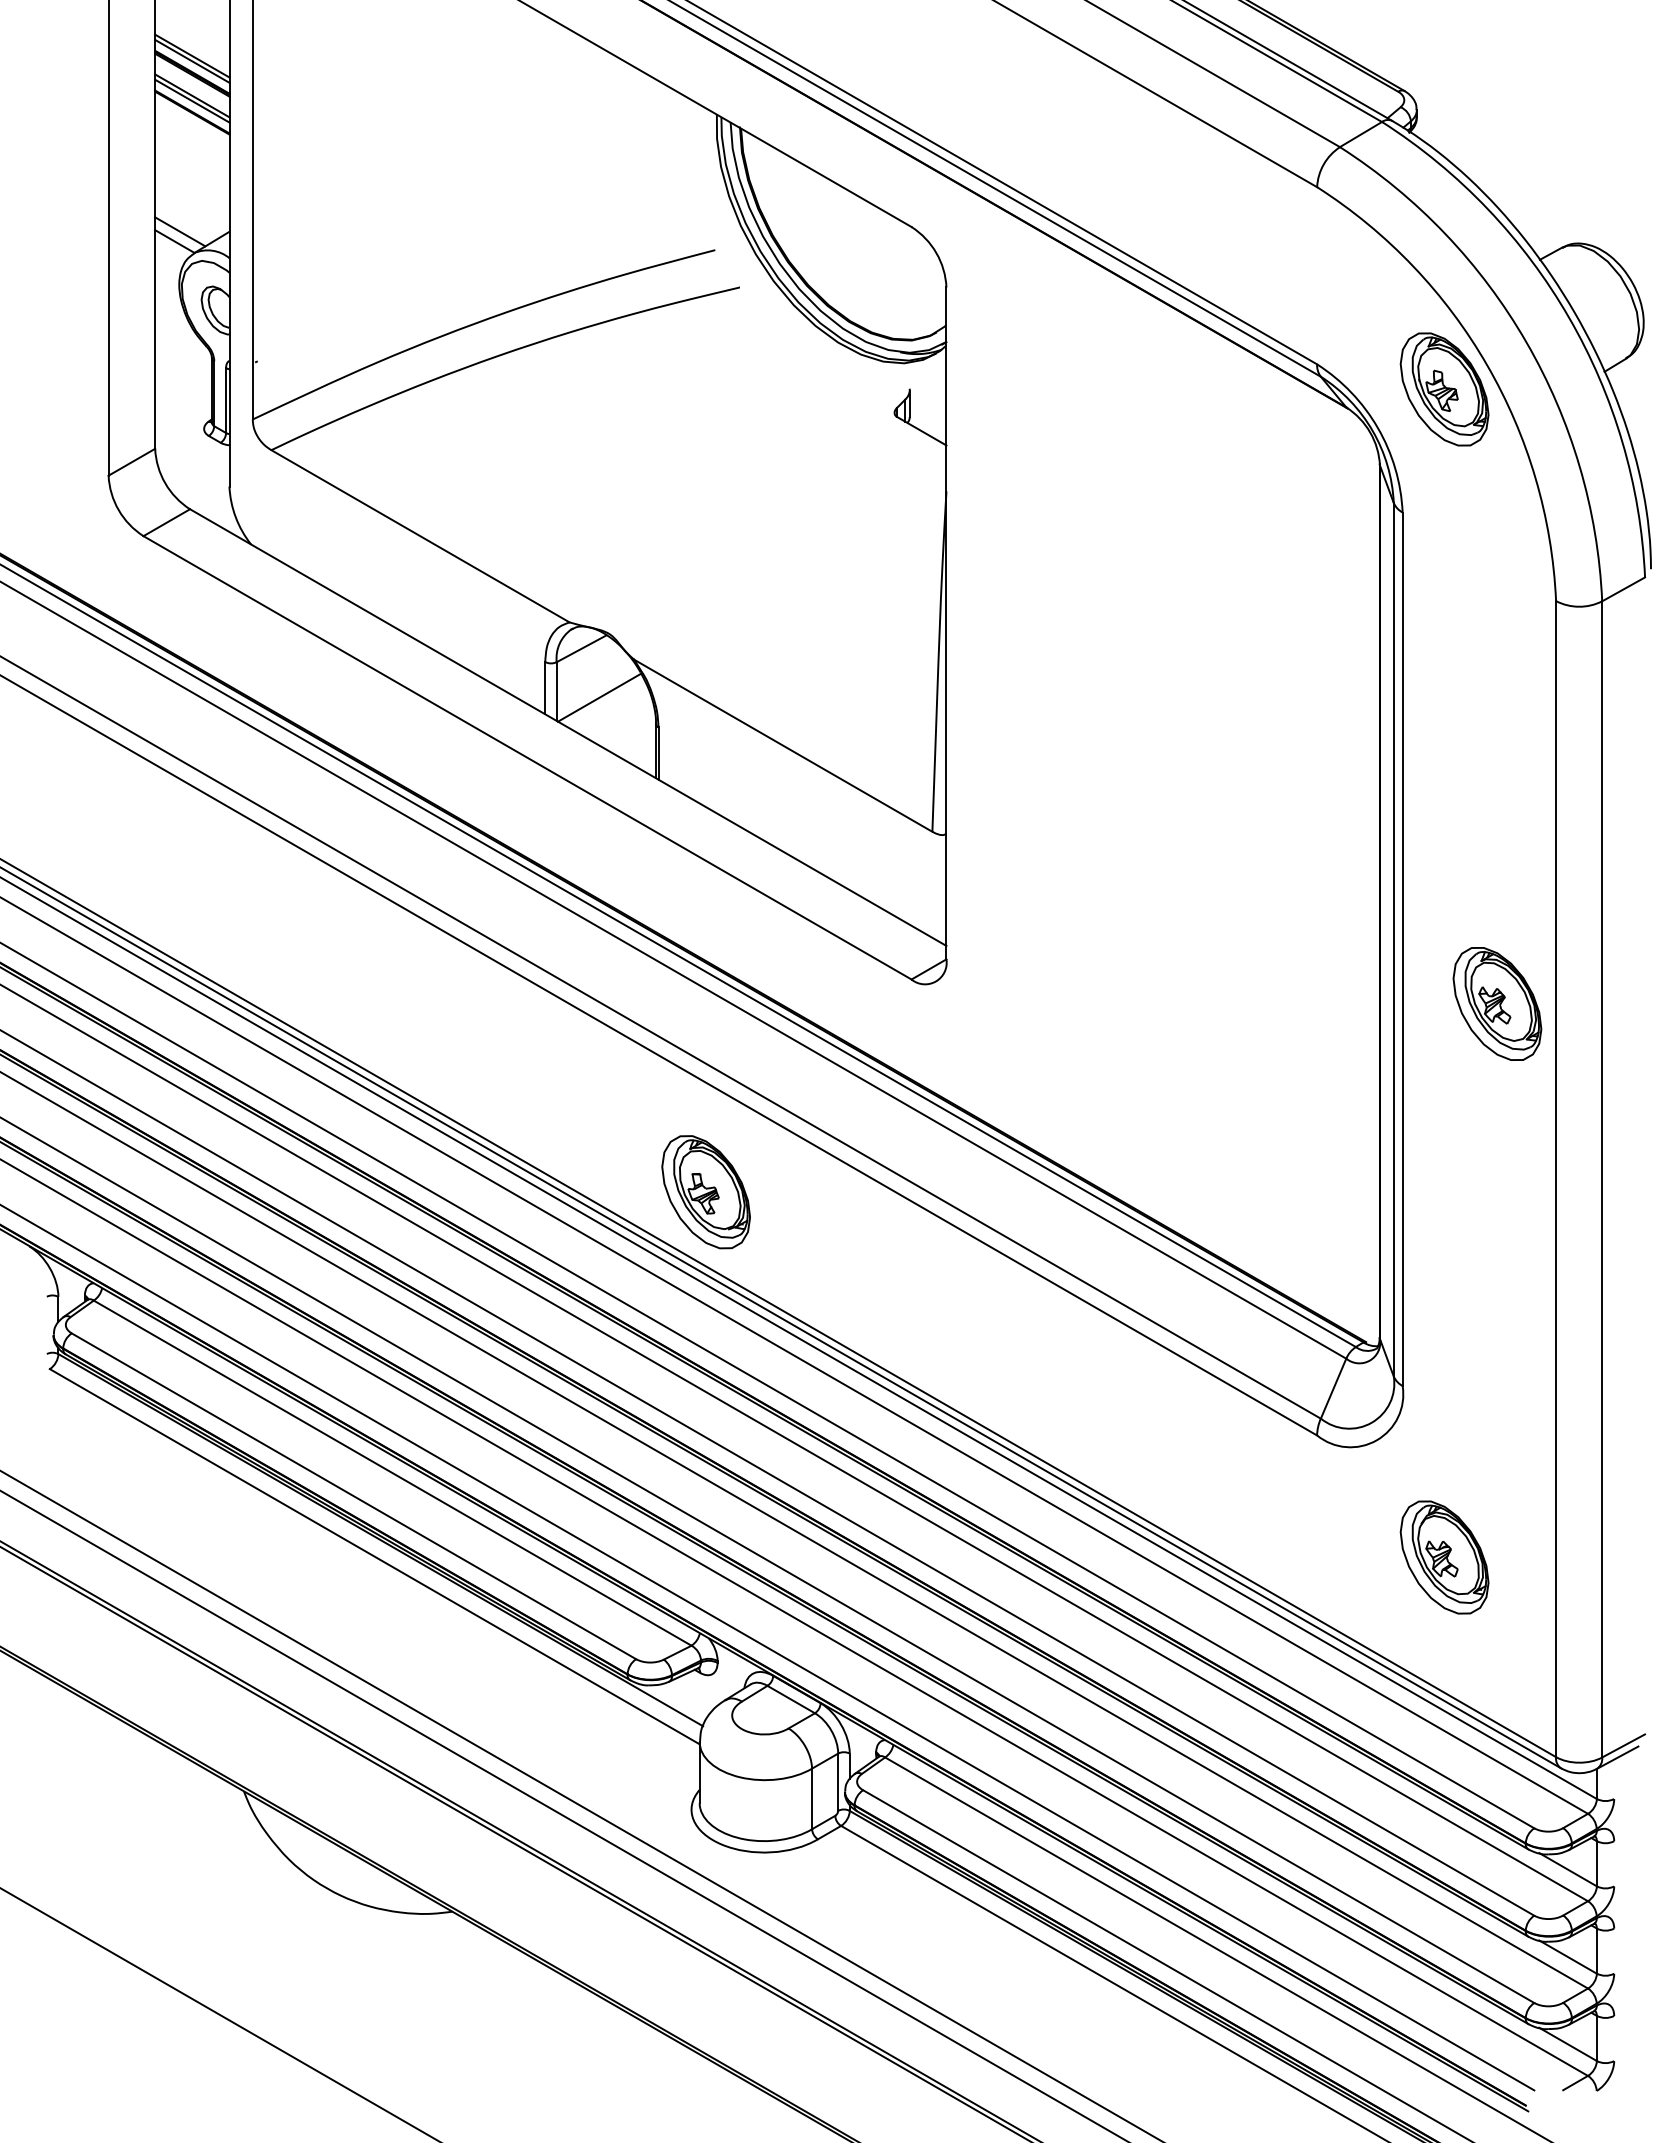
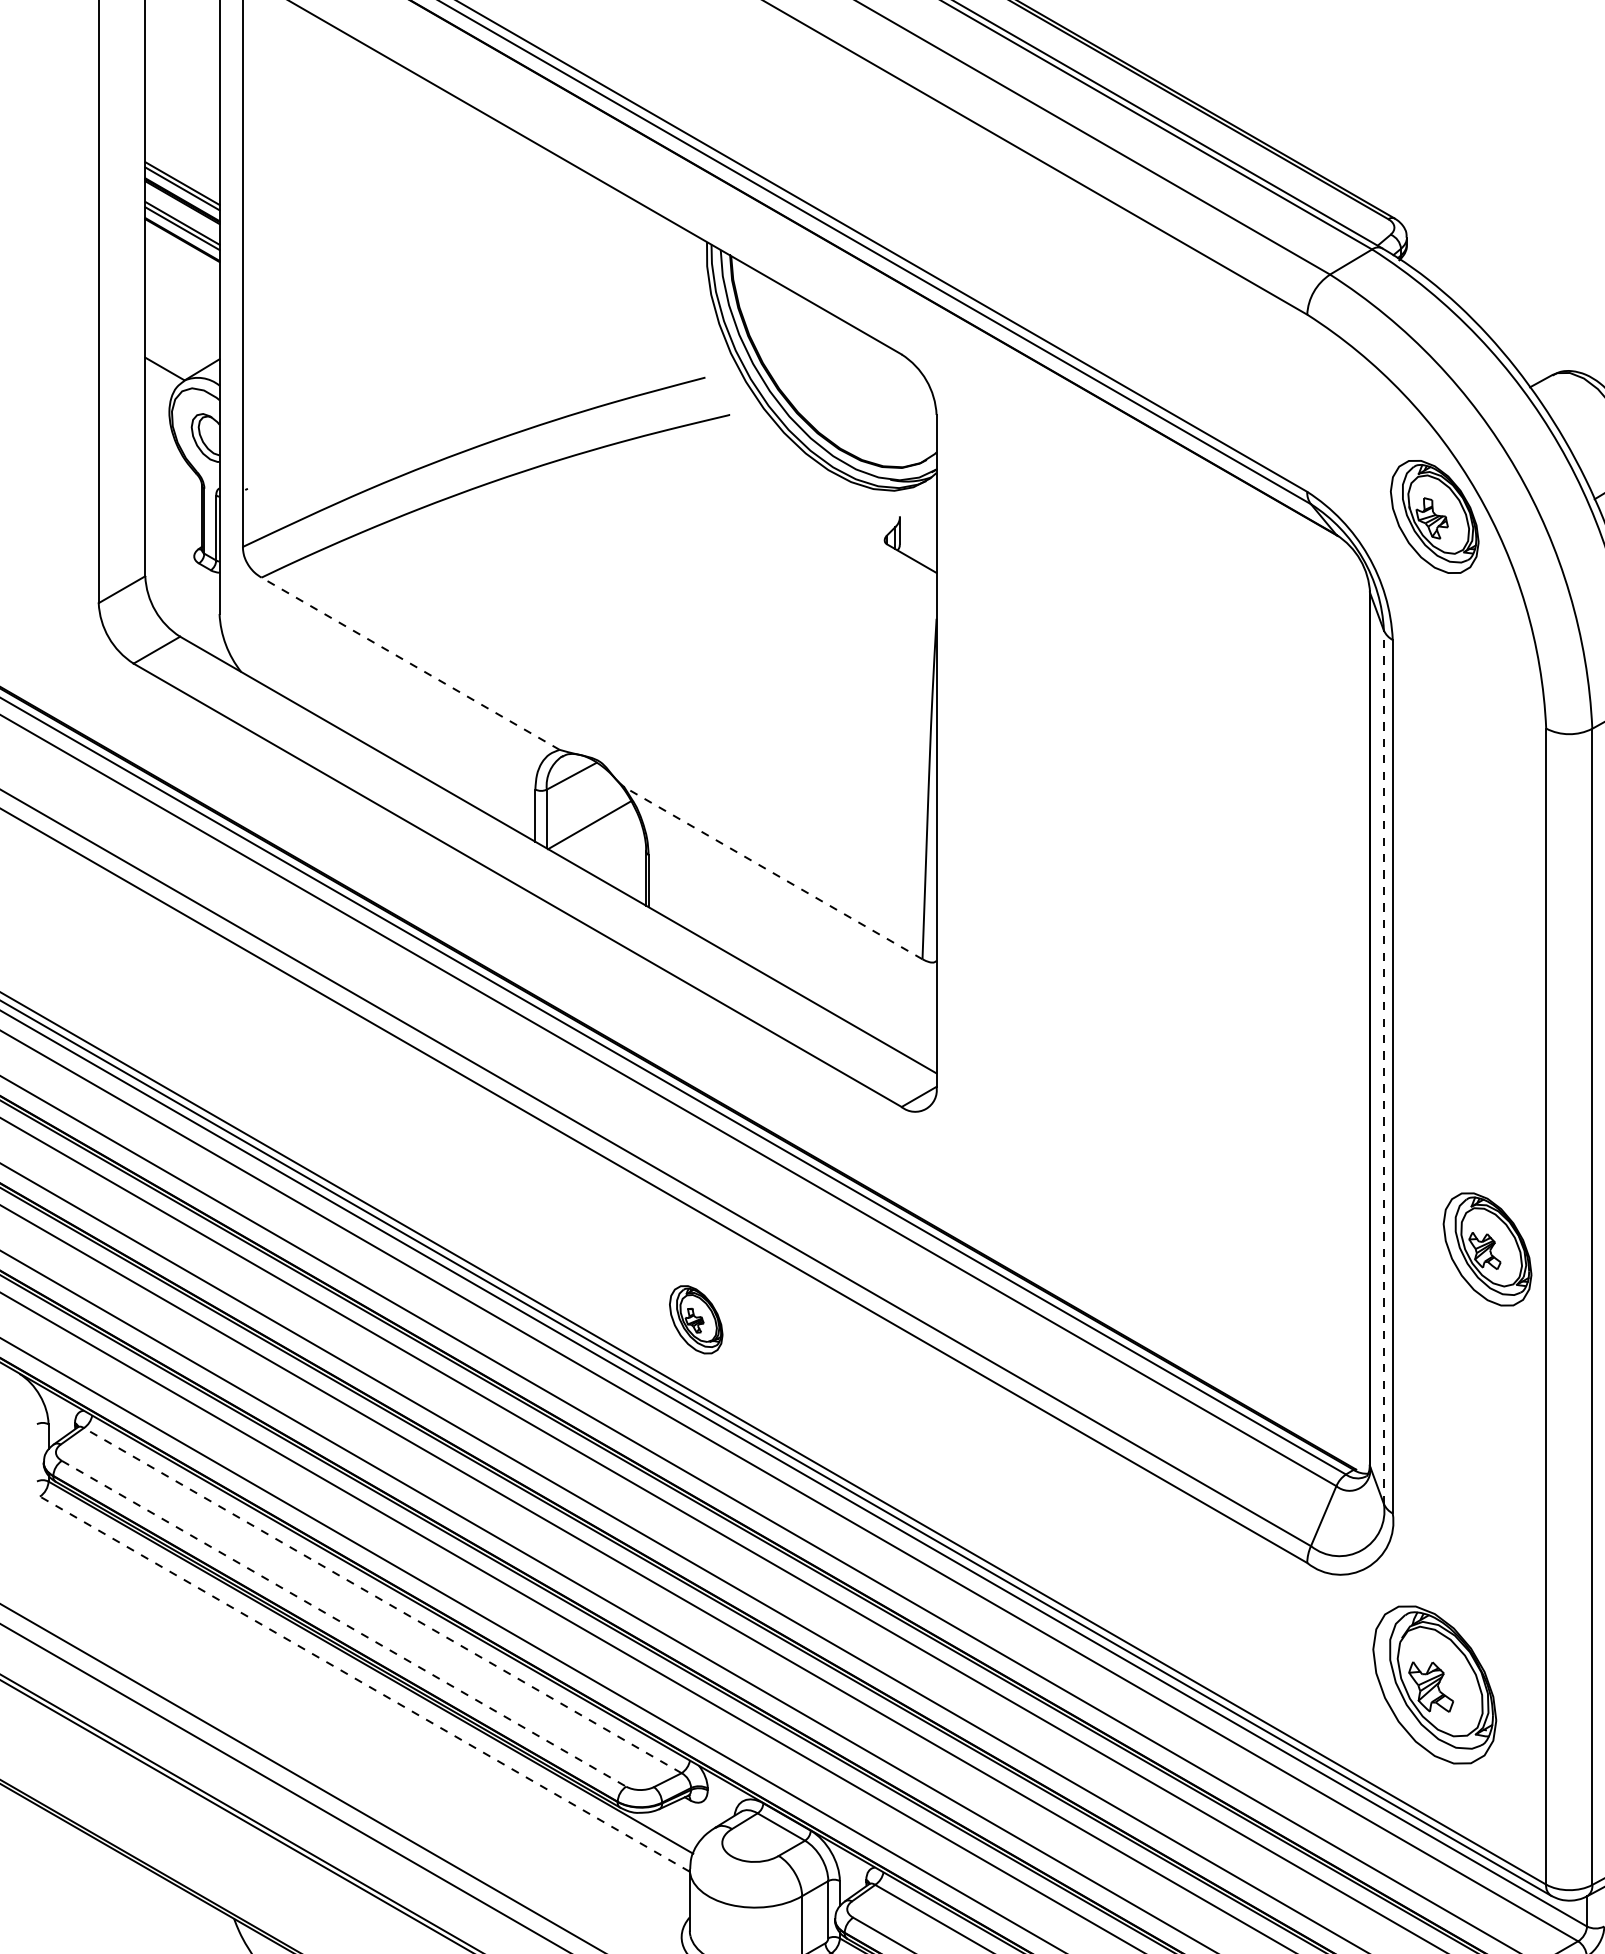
line: (180, 231) -> (170, 358), removed
line: (420, 536) -> (410, 663), solid -> dashed
line: (782, 745) -> (772, 872), solid -> dashed
line: (1393, 939) -> (1383, 1066), solid -> dashed
part: (1497, 1003) -> (1487, 1248), moved
part: (705, 1192) -> (695, 1319), size x0.6
line: (392, 1472) -> (382, 1599), solid -> dashed
line: (354, 1496) -> (344, 1623), solid -> dashed
line: (374, 1556) -> (364, 1683), solid -> dashed
part: (1444, 1557) -> (1434, 1684), size x1.4

